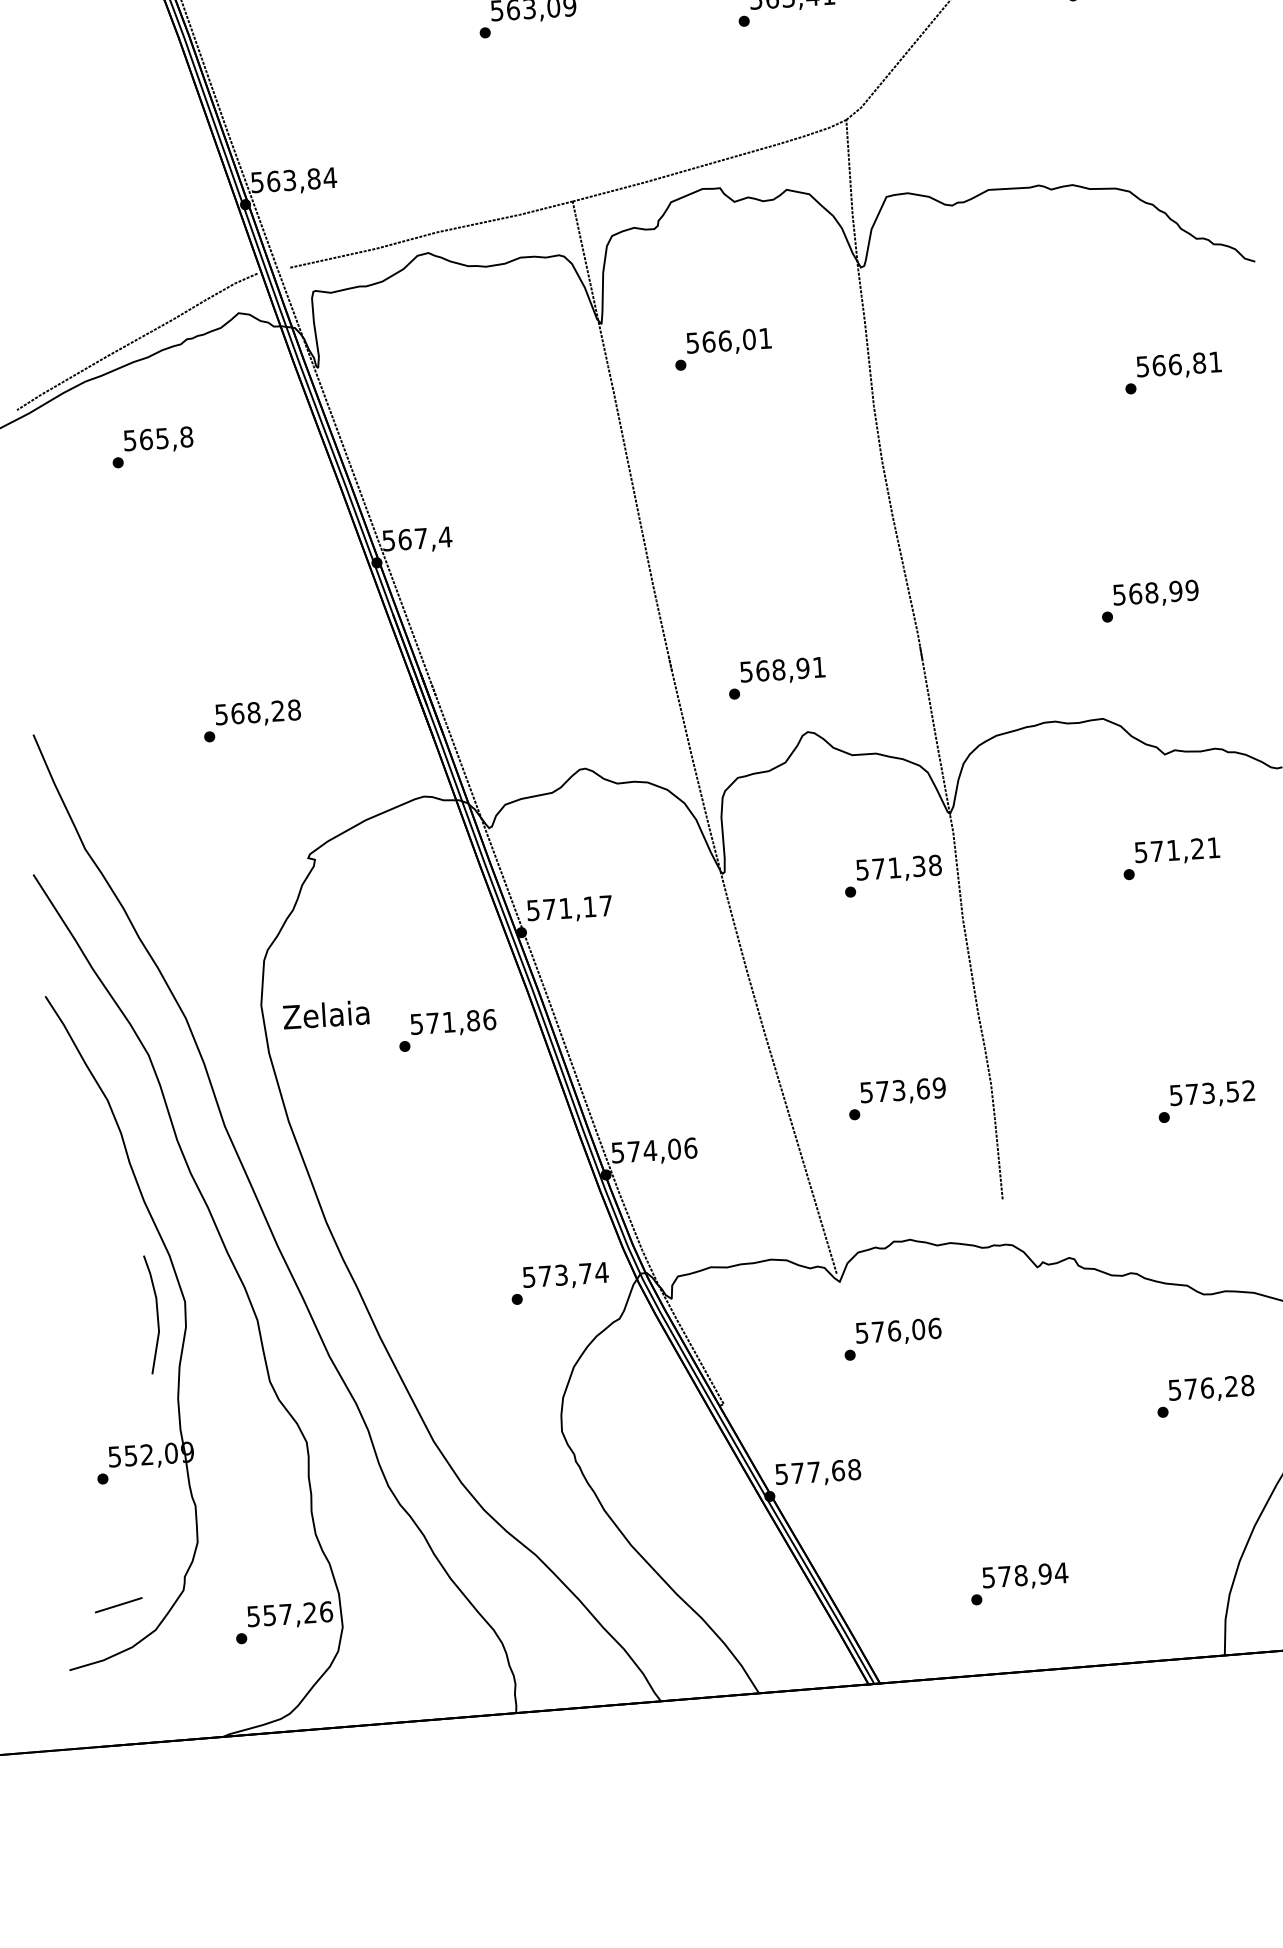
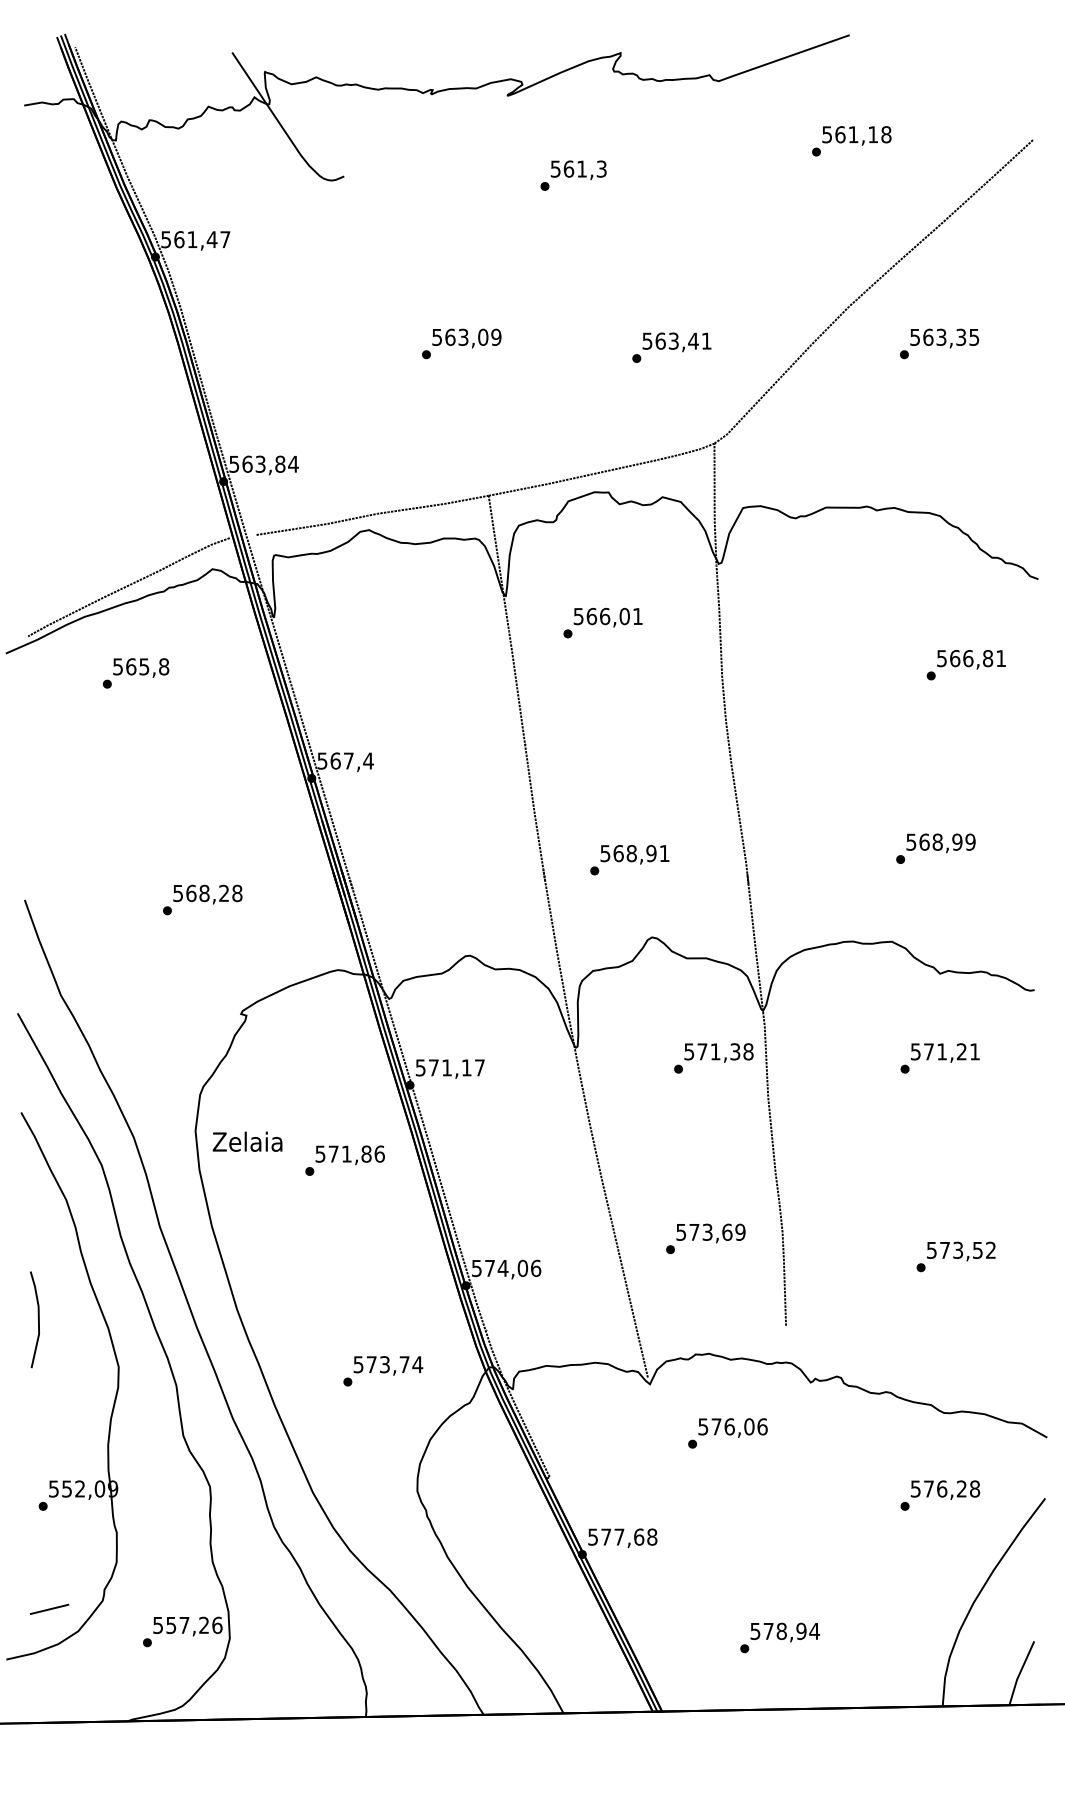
text: (776, 678) -> (629, 860), moved
text: (560, 1283) -> (383, 1371), moved
part: (152, 1314) -> (34, 1319), moved
text: (892, 1339) -> (727, 1433), moved

